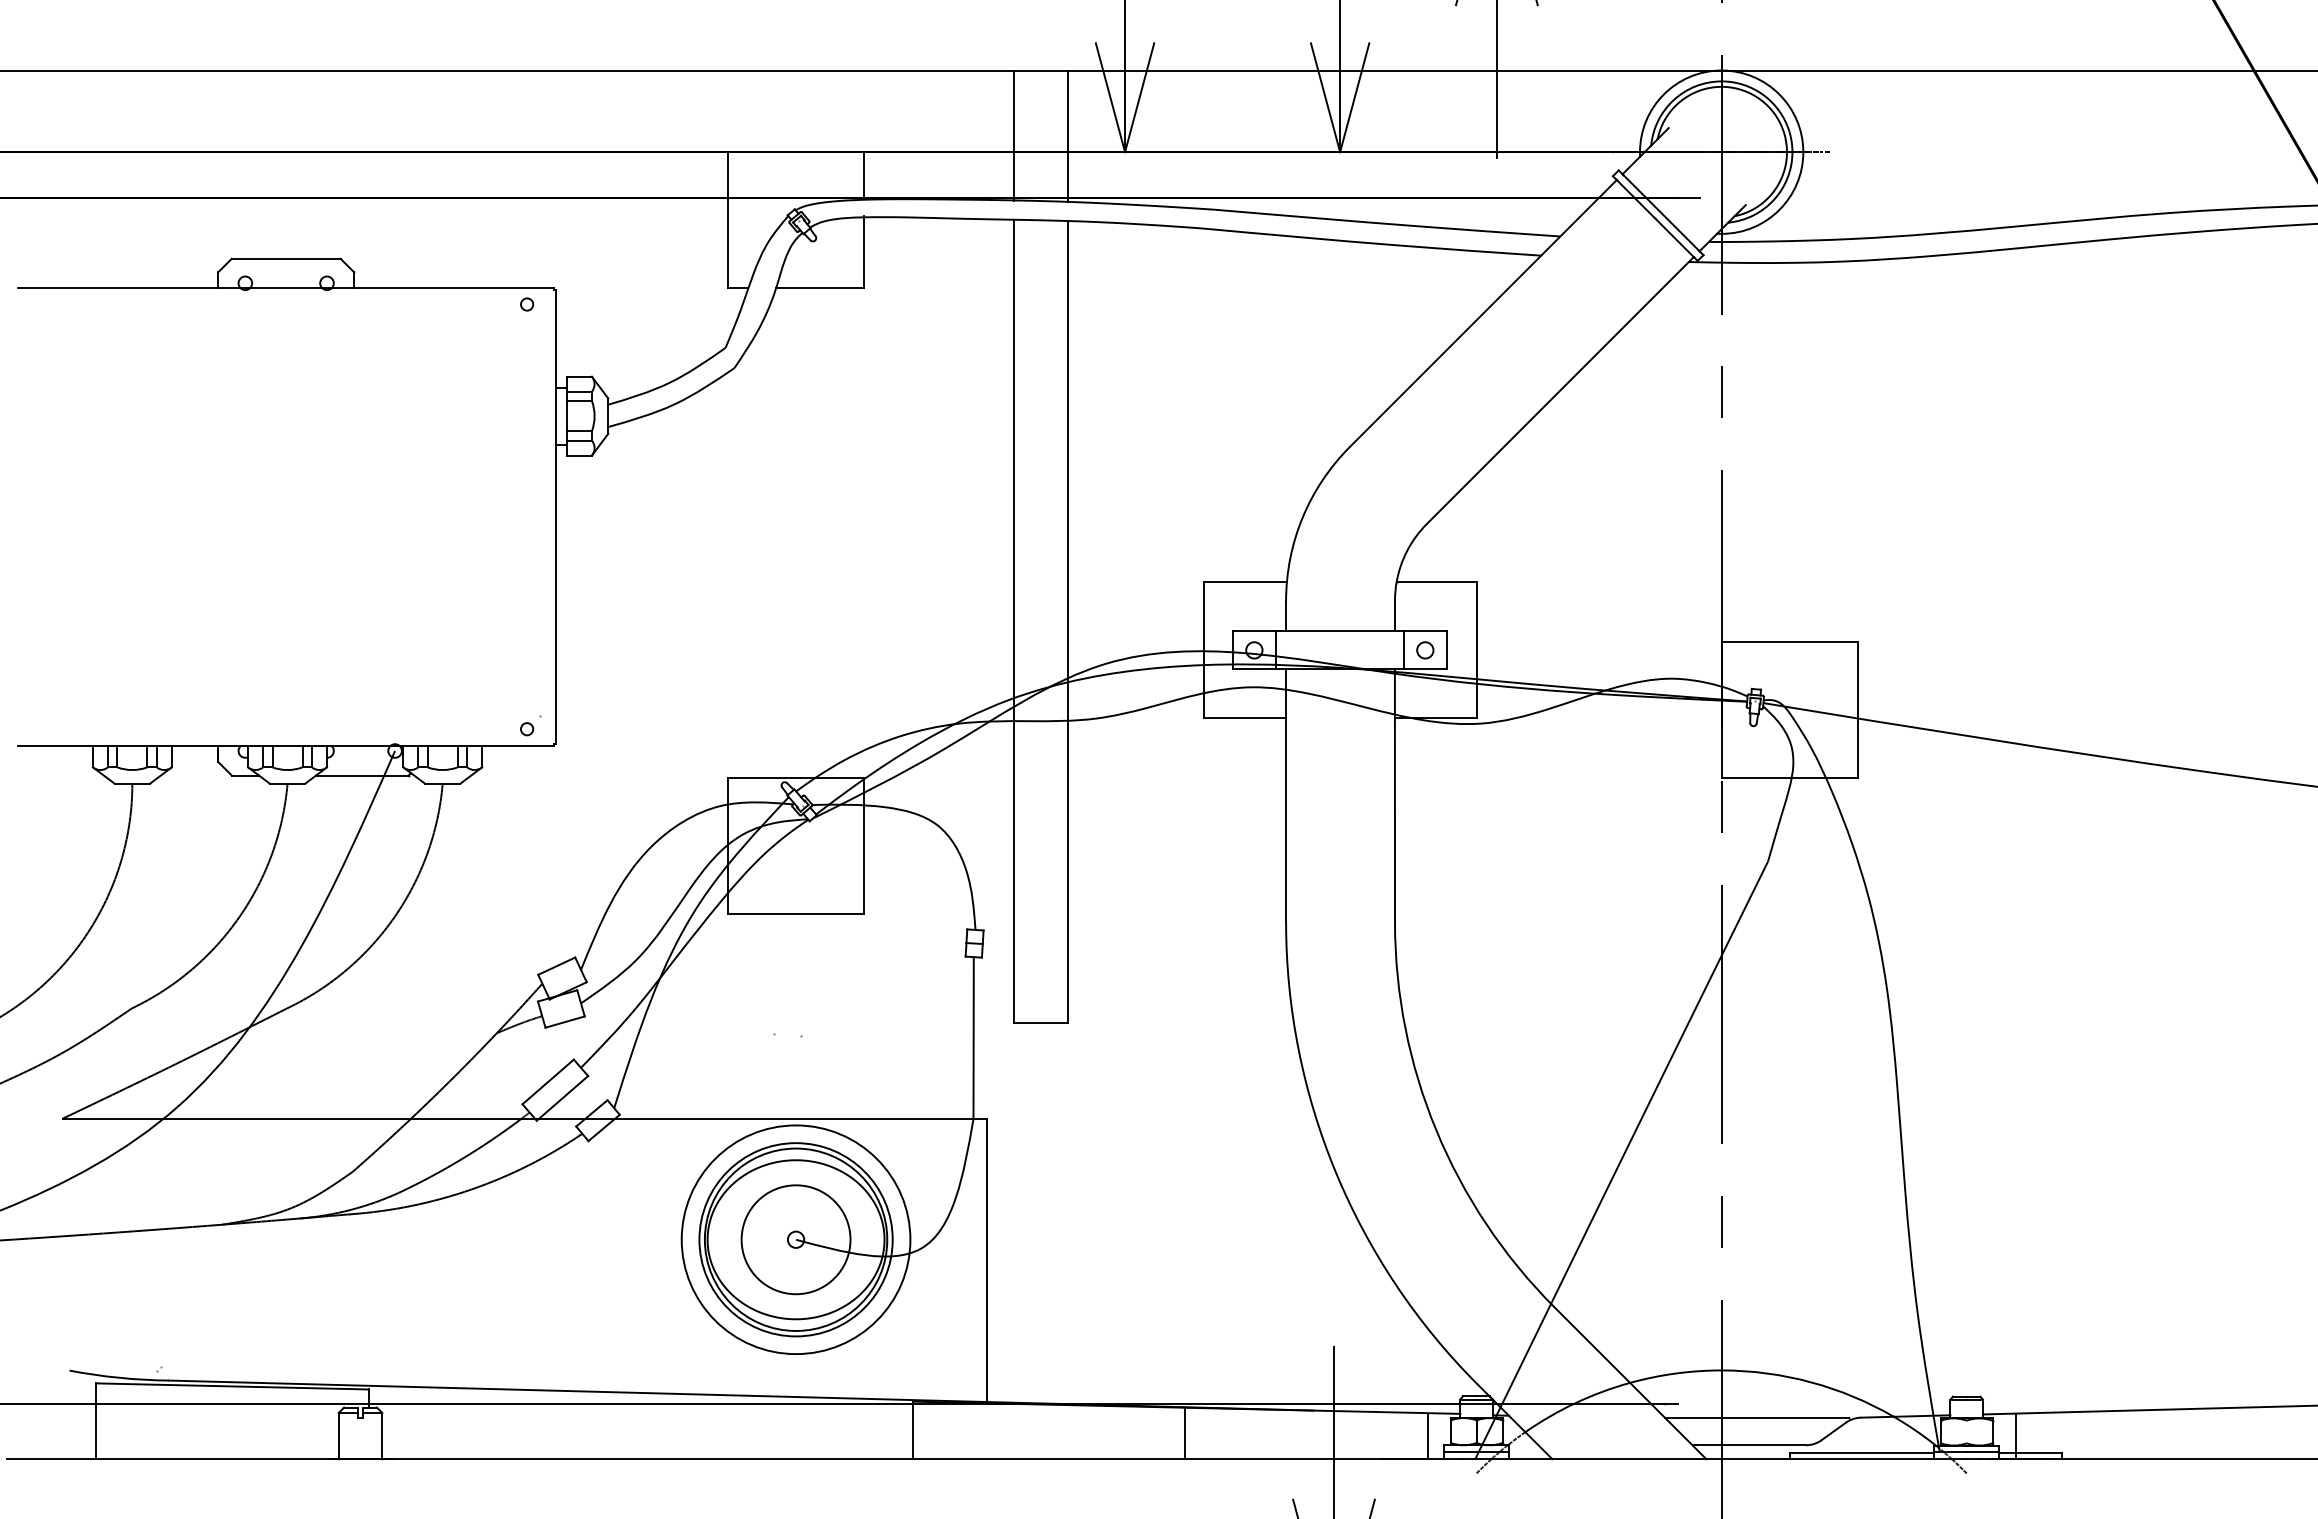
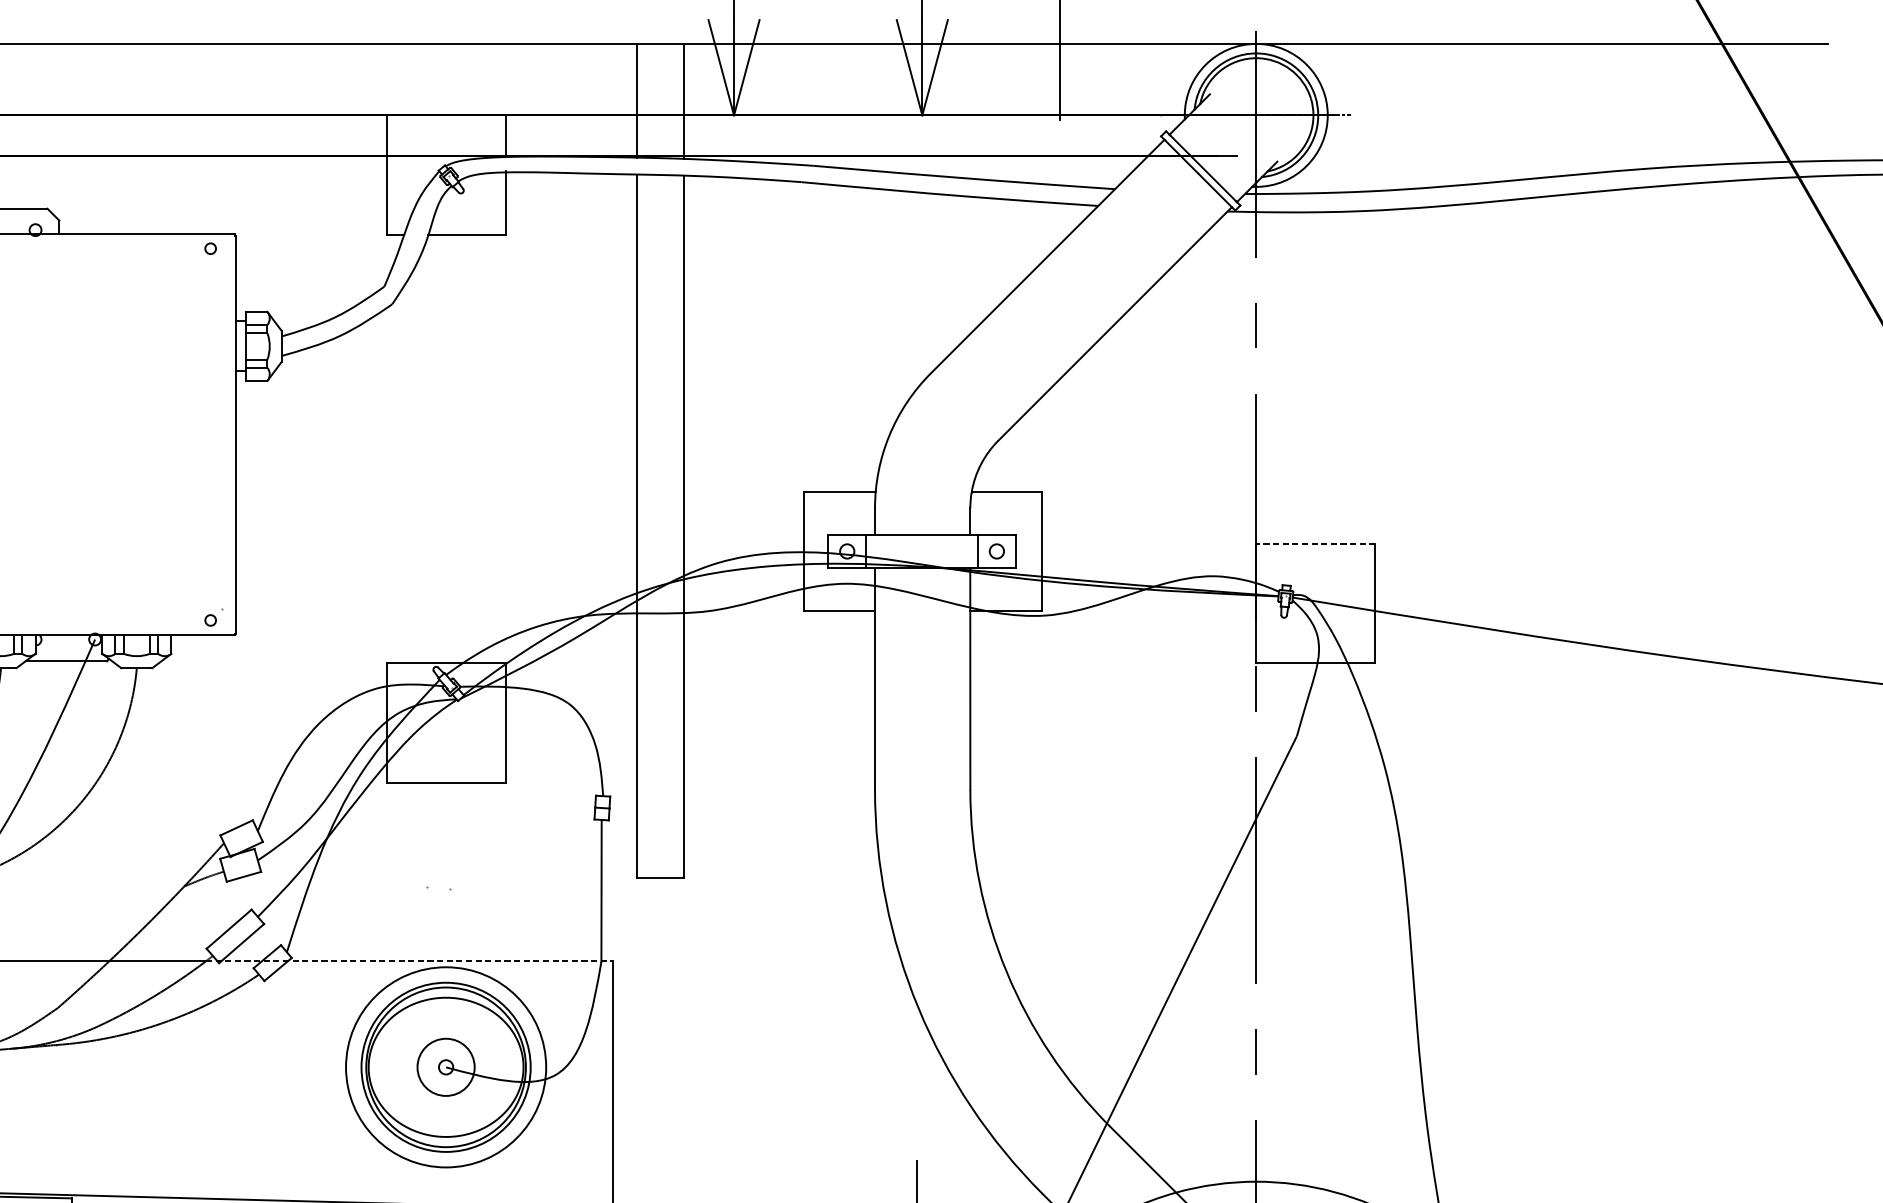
line: (1789, 642) -> (1315, 544), solid -> dashed
line: (754, 1118) -> (409, 961), solid -> dashed
circle: (795, 1239) -> (445, 1067), size x0.6

